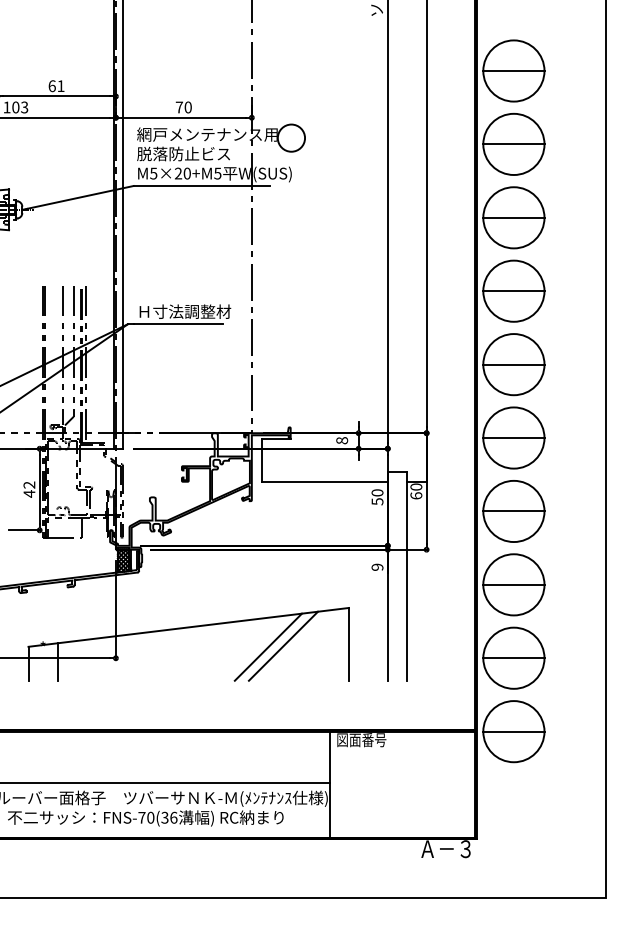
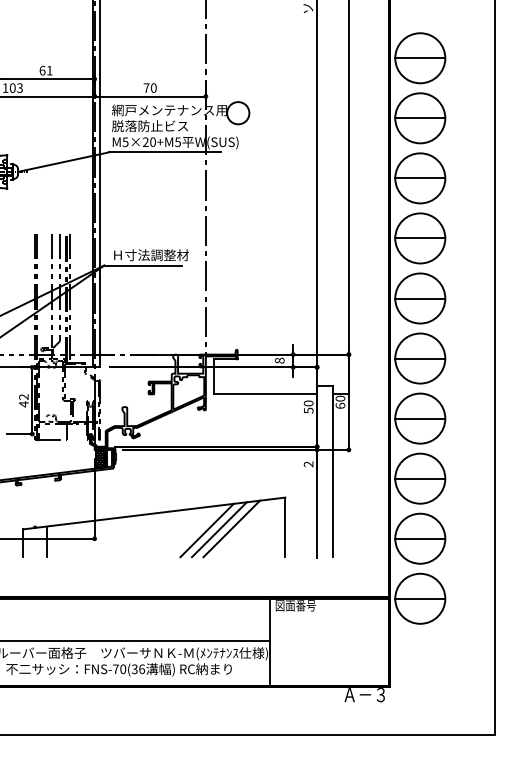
text: (377, 567) -> (308, 464), 9 -> 2
line: (252, 648) -> (206, 530), added

